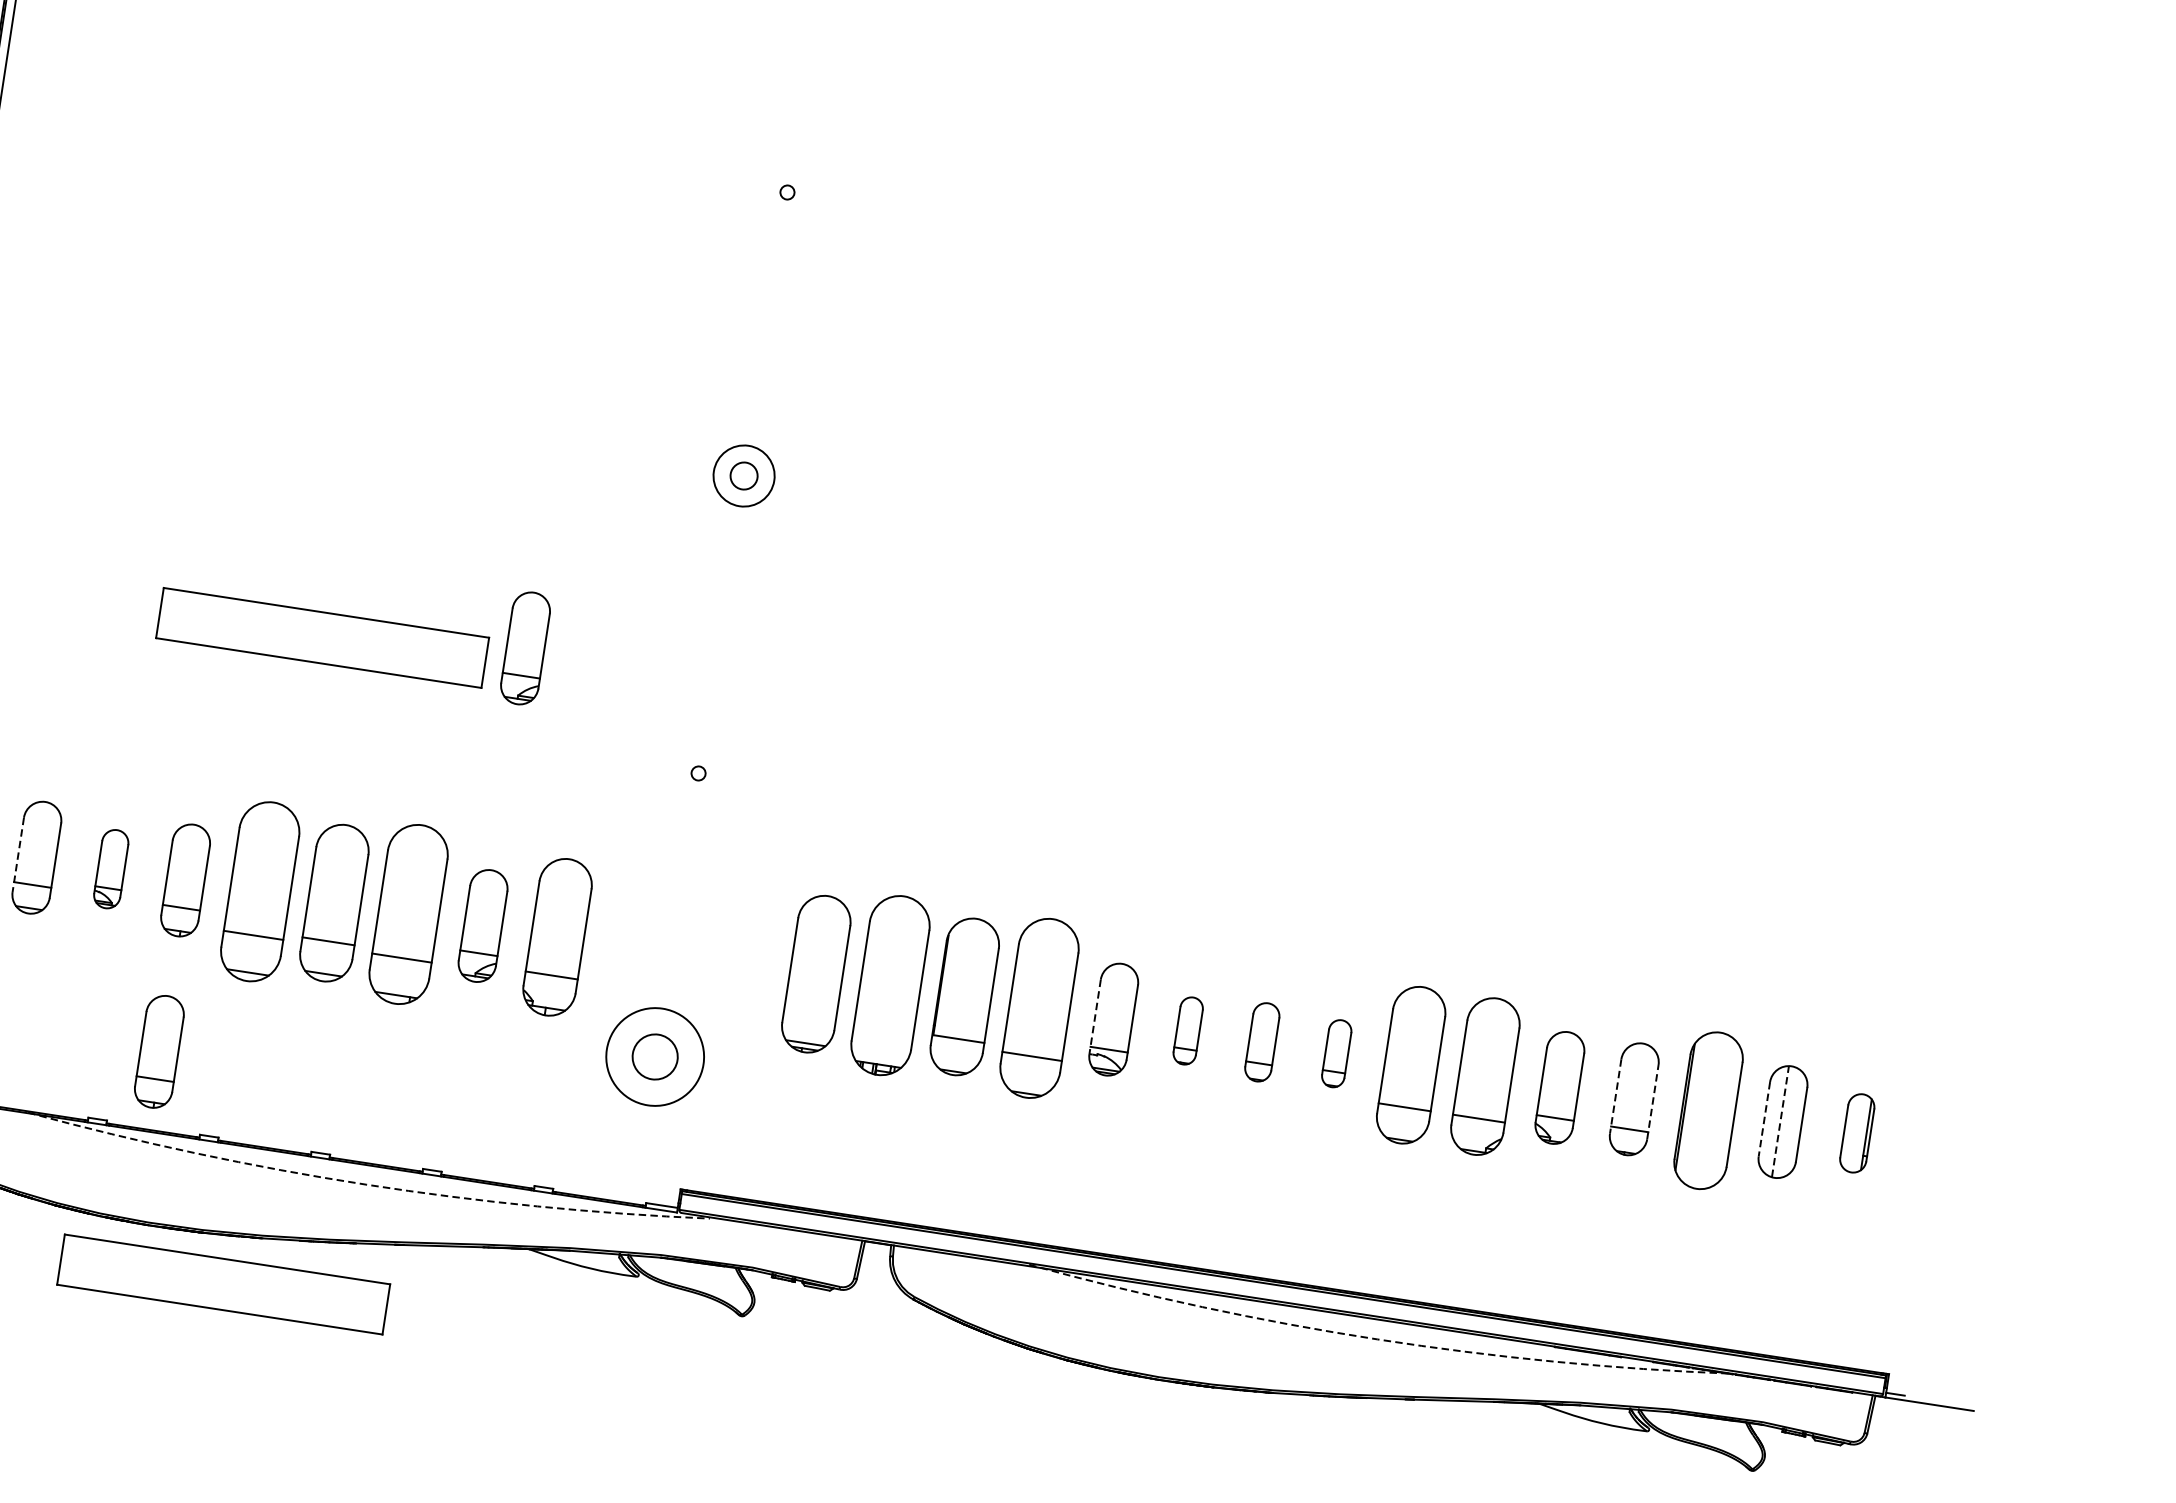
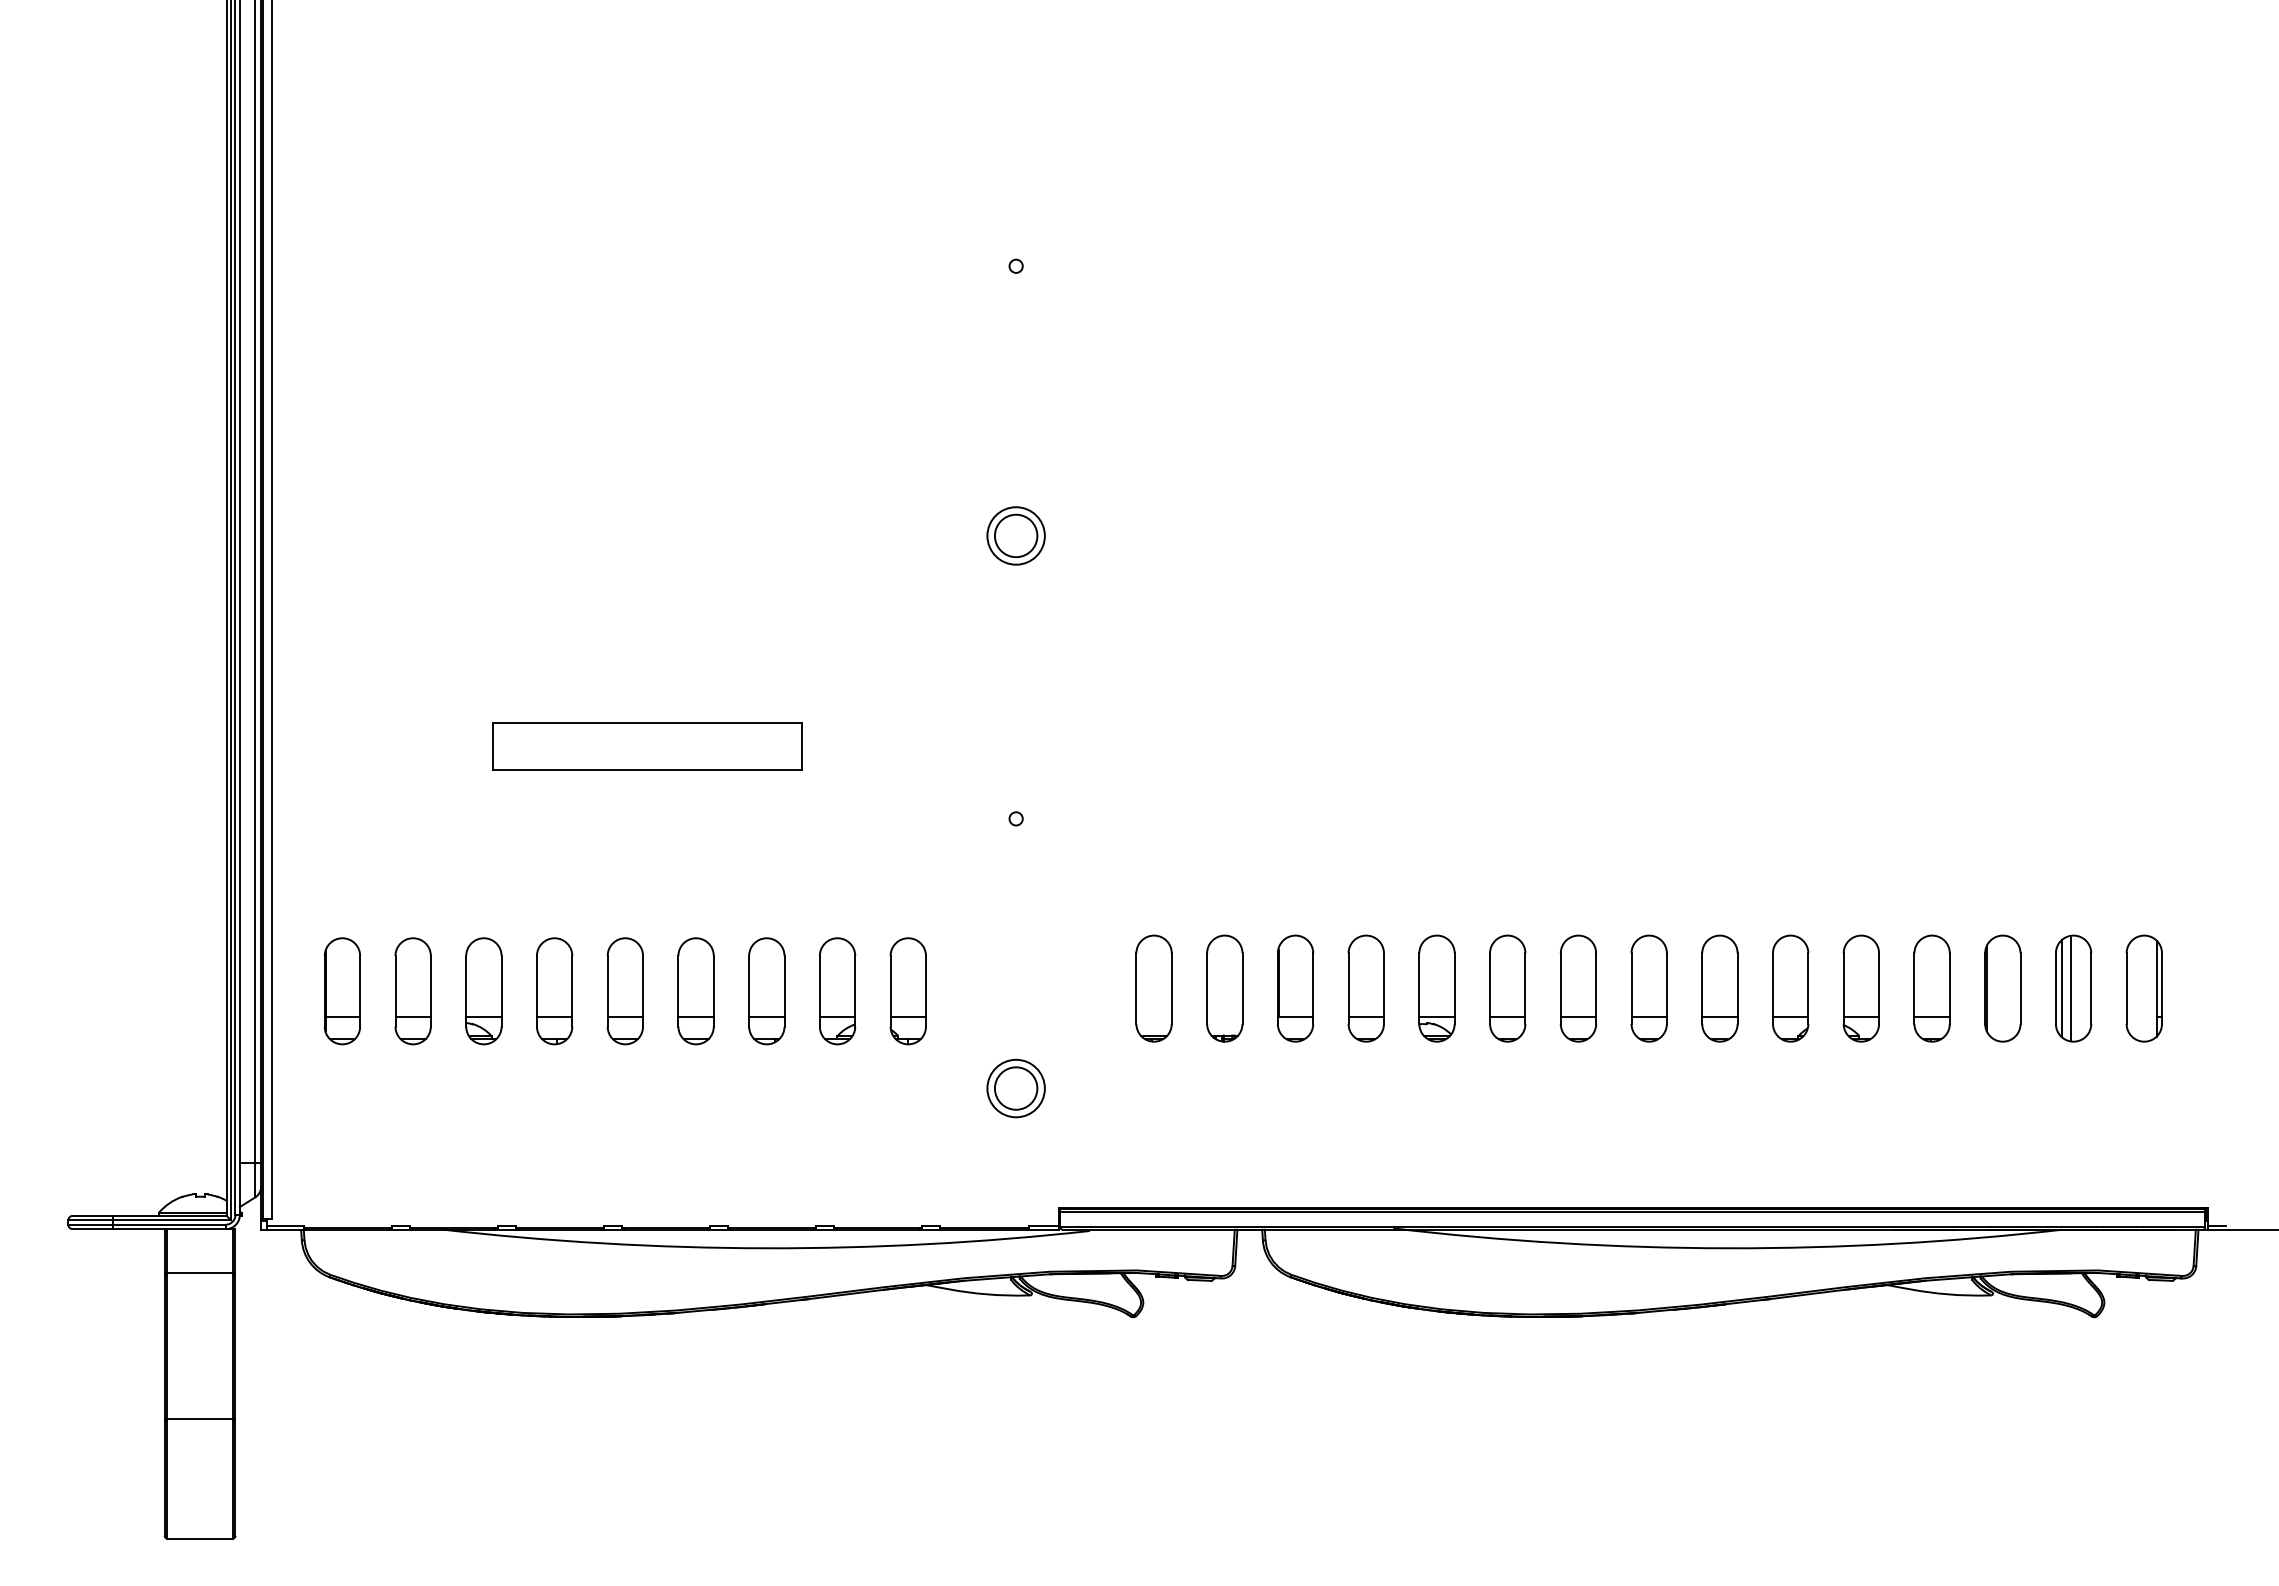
circle: (743, 475) -> (1015, 535), size x1.67
part: (525, 648) -> (837, 727), removed
line: (18, 855) -> (395, 991), dashed -> solid
part: (110, 869) -> (483, 991), size x1.43
part: (259, 891) -> (624, 991), size x0.62
part: (333, 903) -> (695, 991), size x0.71
part: (408, 914) -> (766, 991), size x0.62
part: (556, 937) -> (907, 991), size x0.71
part: (815, 973) -> (1153, 988), size x0.71
part: (890, 985) -> (1224, 988), size x0.62
part: (964, 996) -> (1295, 988), size x0.71
part: (1038, 1008) -> (1365, 988), size x0.62
line: (1095, 1017) -> (1419, 989), dashed -> solid
part: (1187, 1030) -> (1507, 988), size x1.67
part: (1261, 1042) -> (1577, 988), size x1.43
part: (159, 1052) -> (554, 1154), removed
part: (1336, 1053) -> (1648, 988), size x1.67
circle: (654, 1056) -> (1015, 1088), size x0.62
part: (1410, 1064) -> (1719, 988), size x0.71
part: (1485, 1076) -> (1790, 988), size x0.71
line: (1615, 1097) -> (1914, 989), dashed -> solid
line: (1652, 1101) -> (1949, 988), dashed -> solid
part: (1708, 1110) -> (2002, 988), size x0.71
line: (1763, 1120) -> (2055, 989), dashed -> solid
line: (1771, 1120) -> (2062, 988), added
line: (1780, 1121) -> (2071, 988), dashed -> solid
part: (1856, 1133) -> (2143, 988), size x1.43
arc: (365, 1184) -> (765, 1248), dashed -> solid
part: (223, 1284) -> (647, 1361), removed
arc: (1377, 1339) -> (1727, 1248), dashed -> solid

